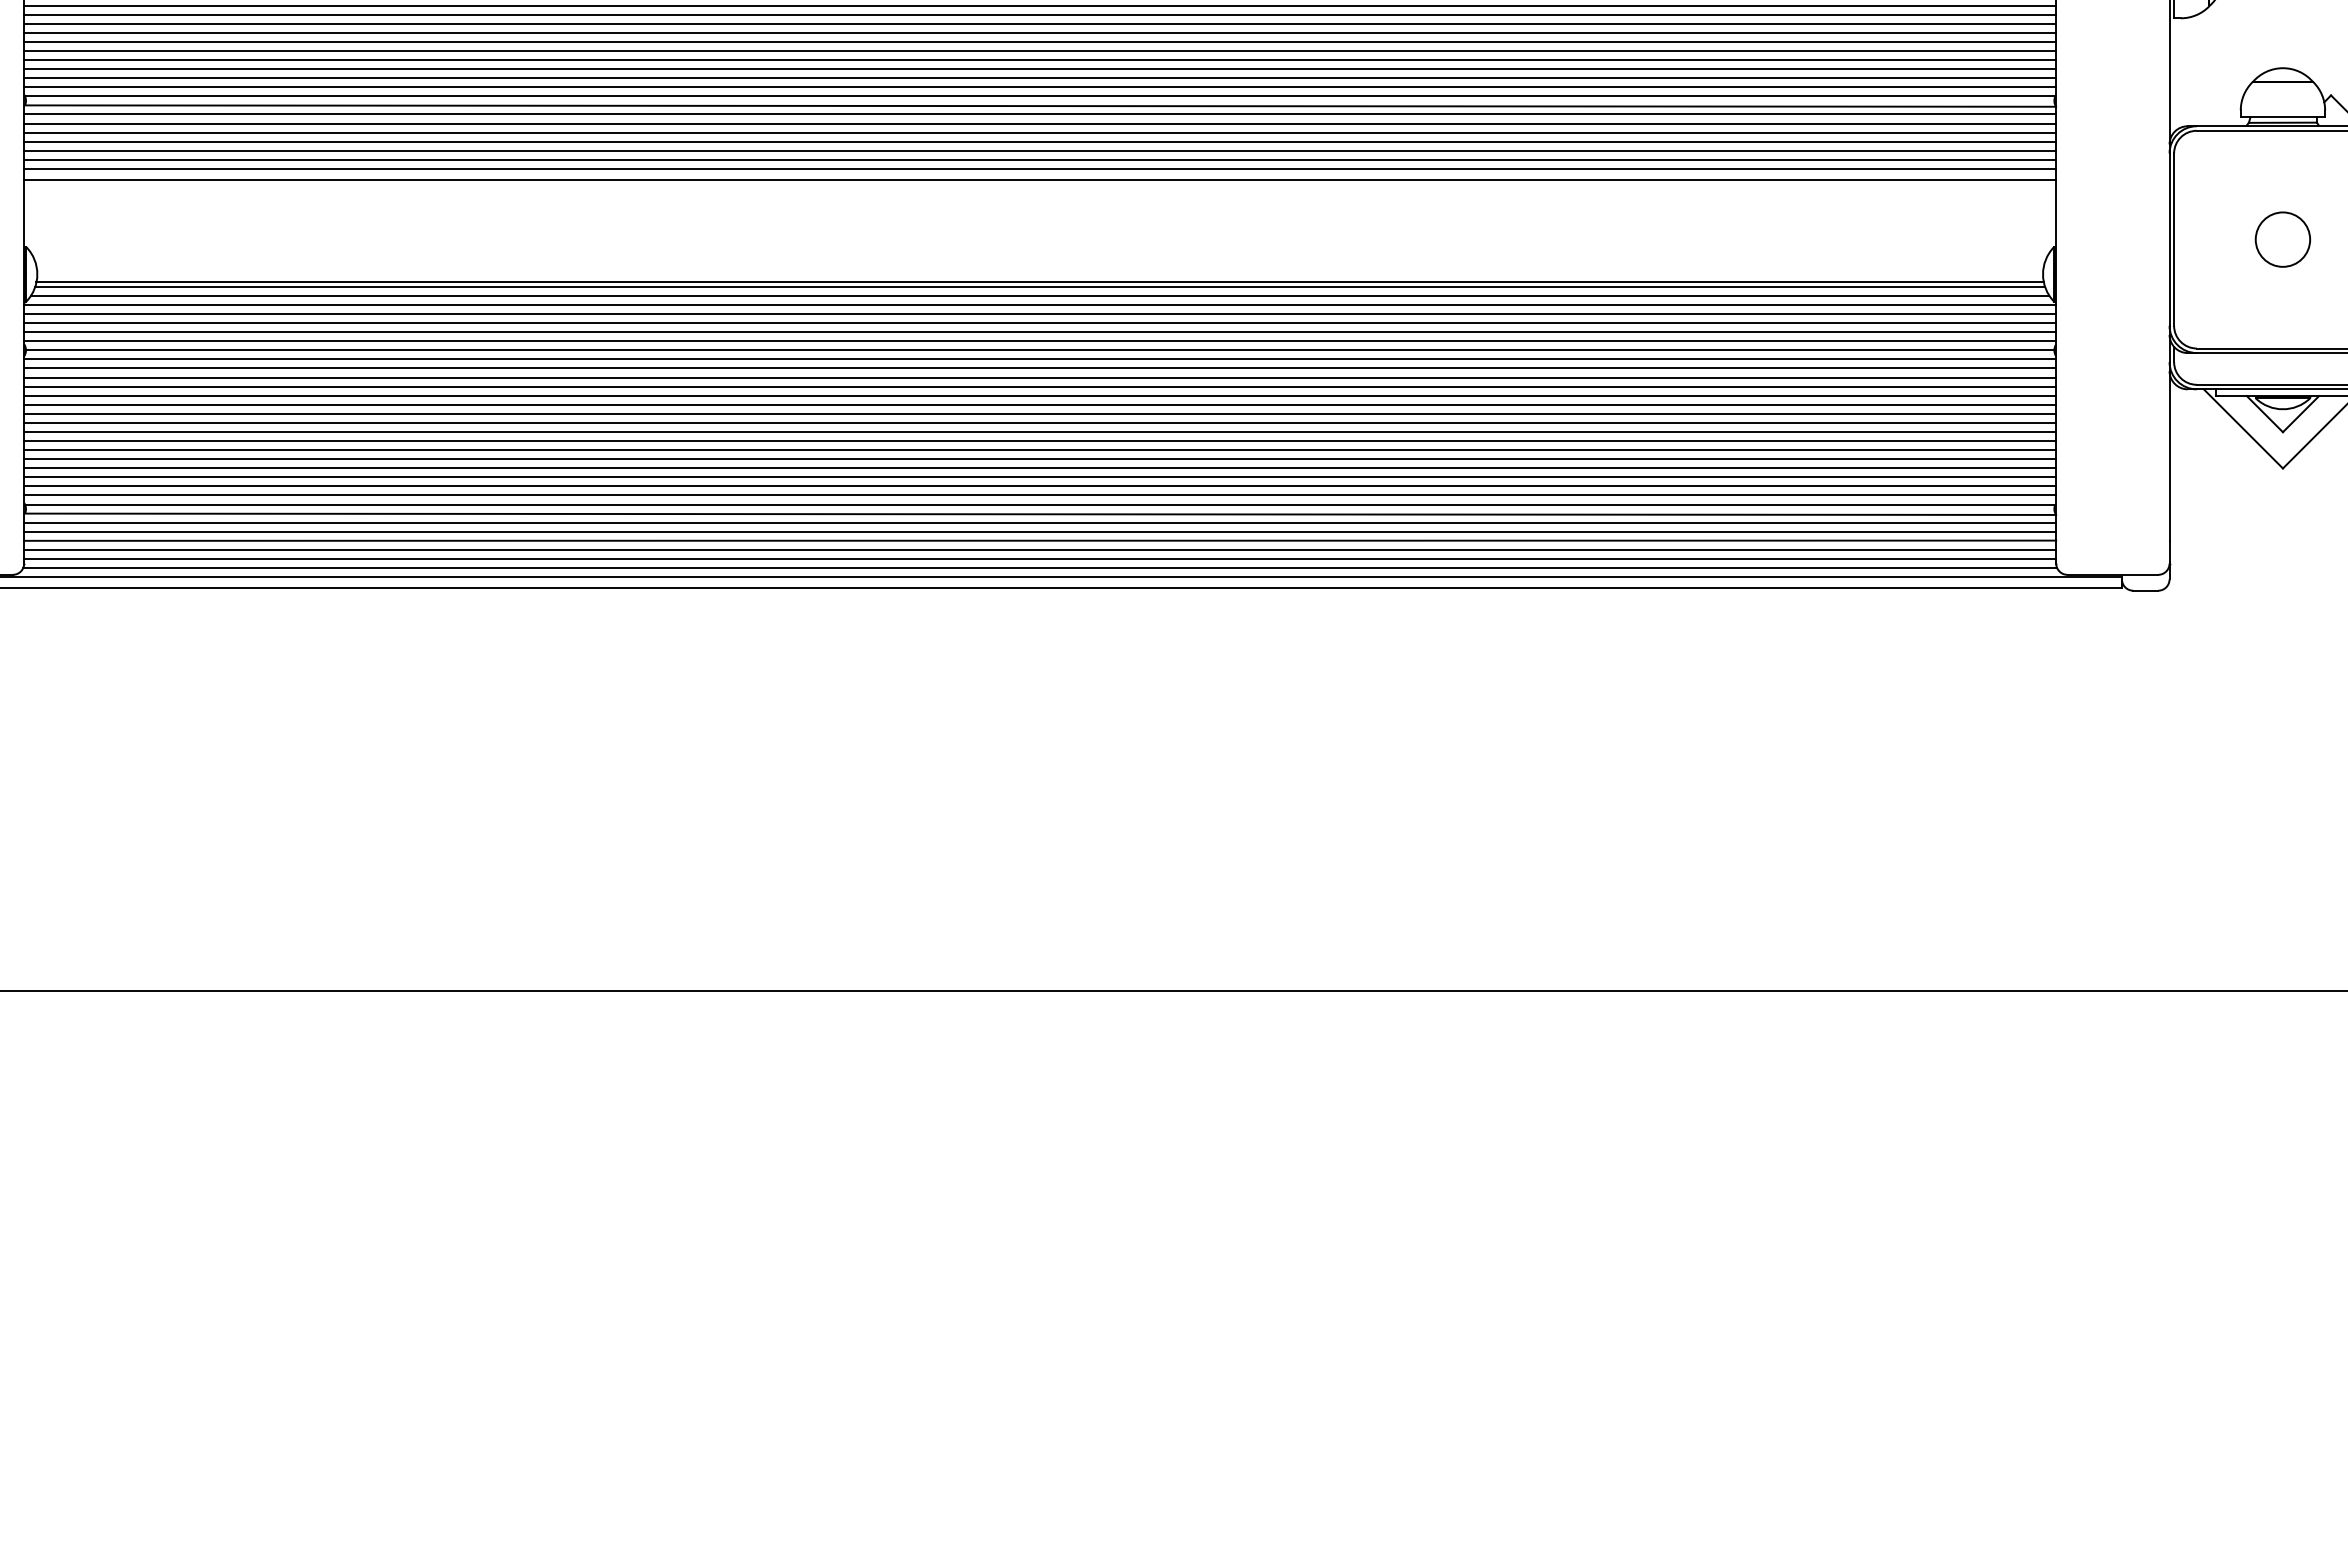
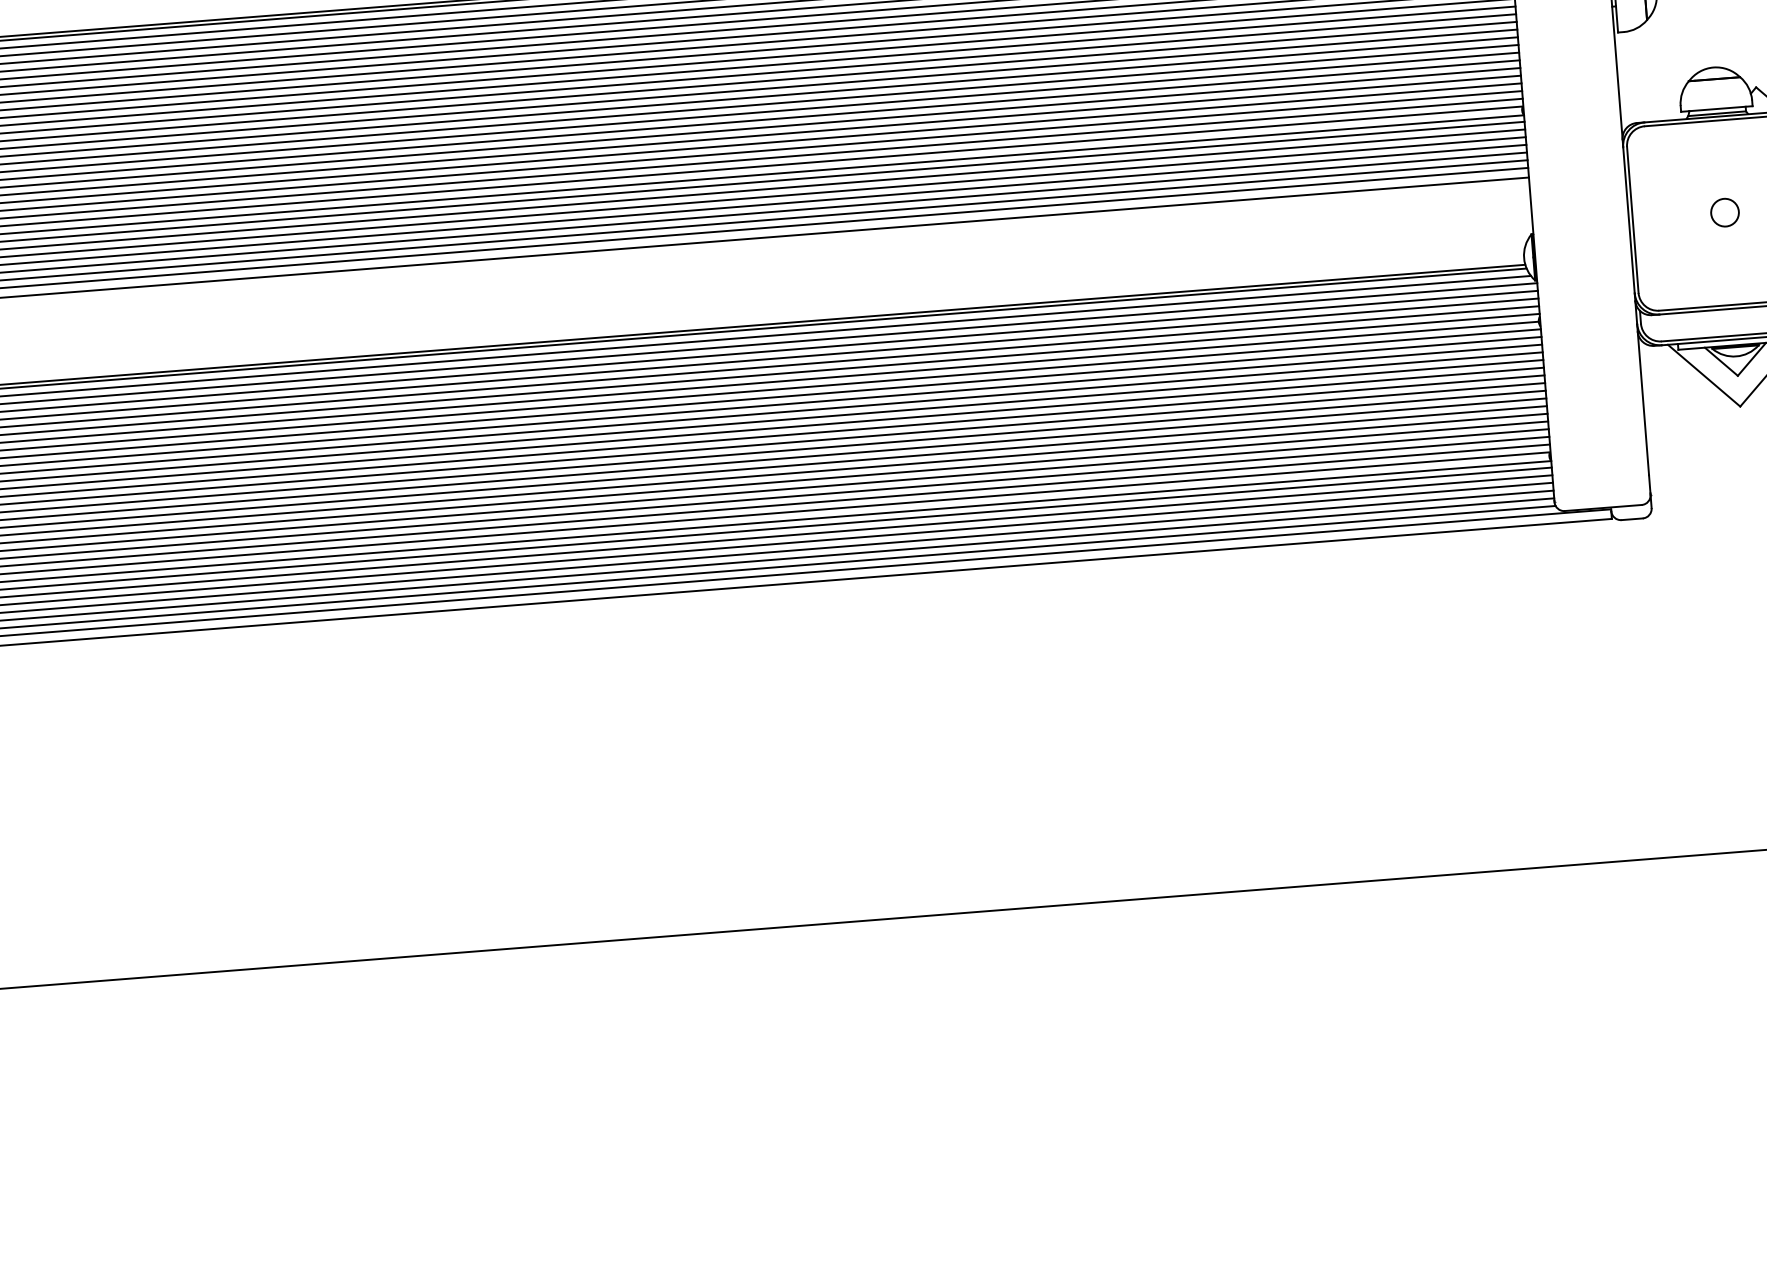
circle: (2282, 239) -> (1724, 212), size x0.6

